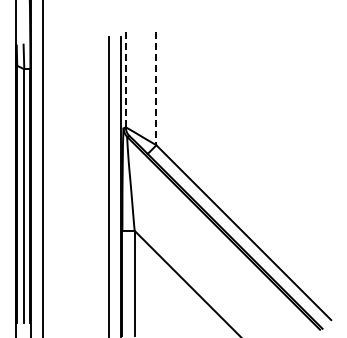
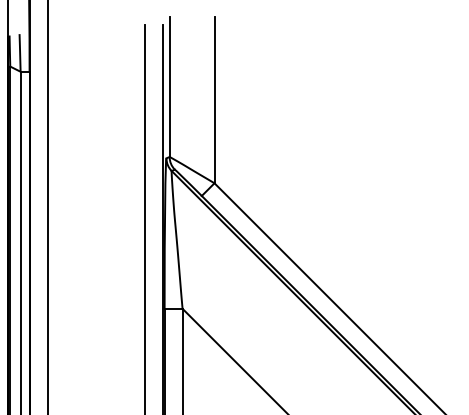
line: (125, 79) -> (169, 86), dashed -> solid
line: (156, 88) -> (214, 99), dashed -> solid

